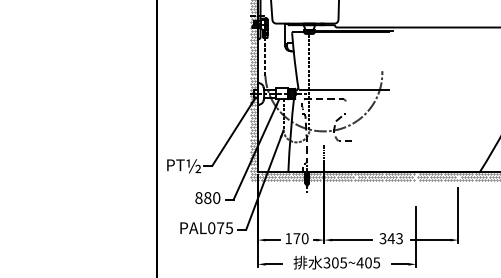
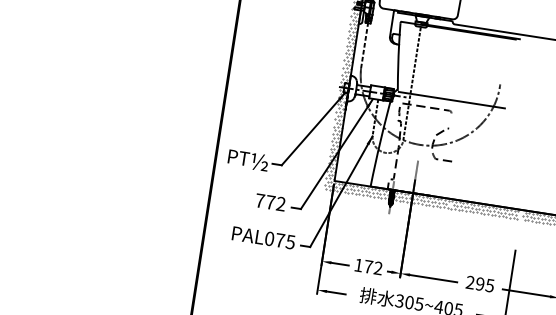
text: (207, 198) -> (270, 202), 880 -> 772
text: (304, 238) -> (377, 268), 170 -> 172
text: (390, 238) -> (479, 283), 343 -> 295

